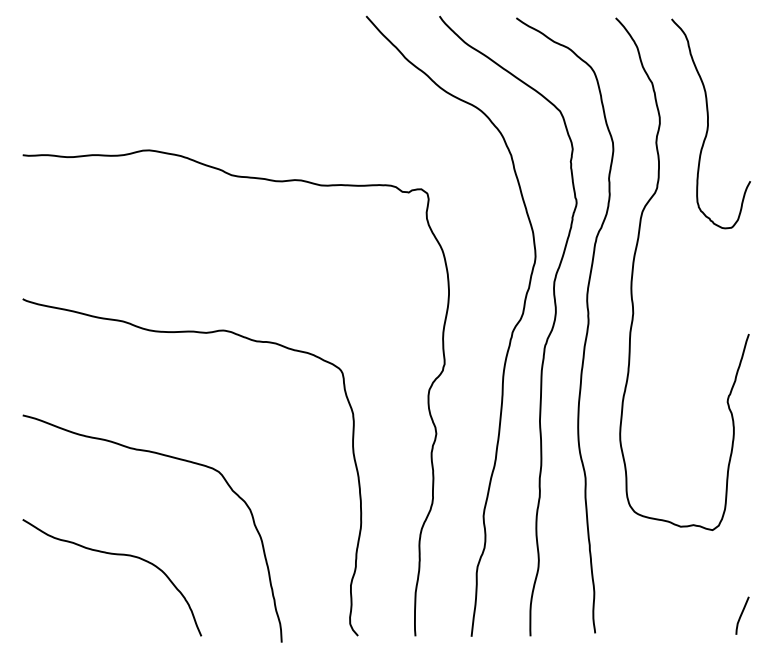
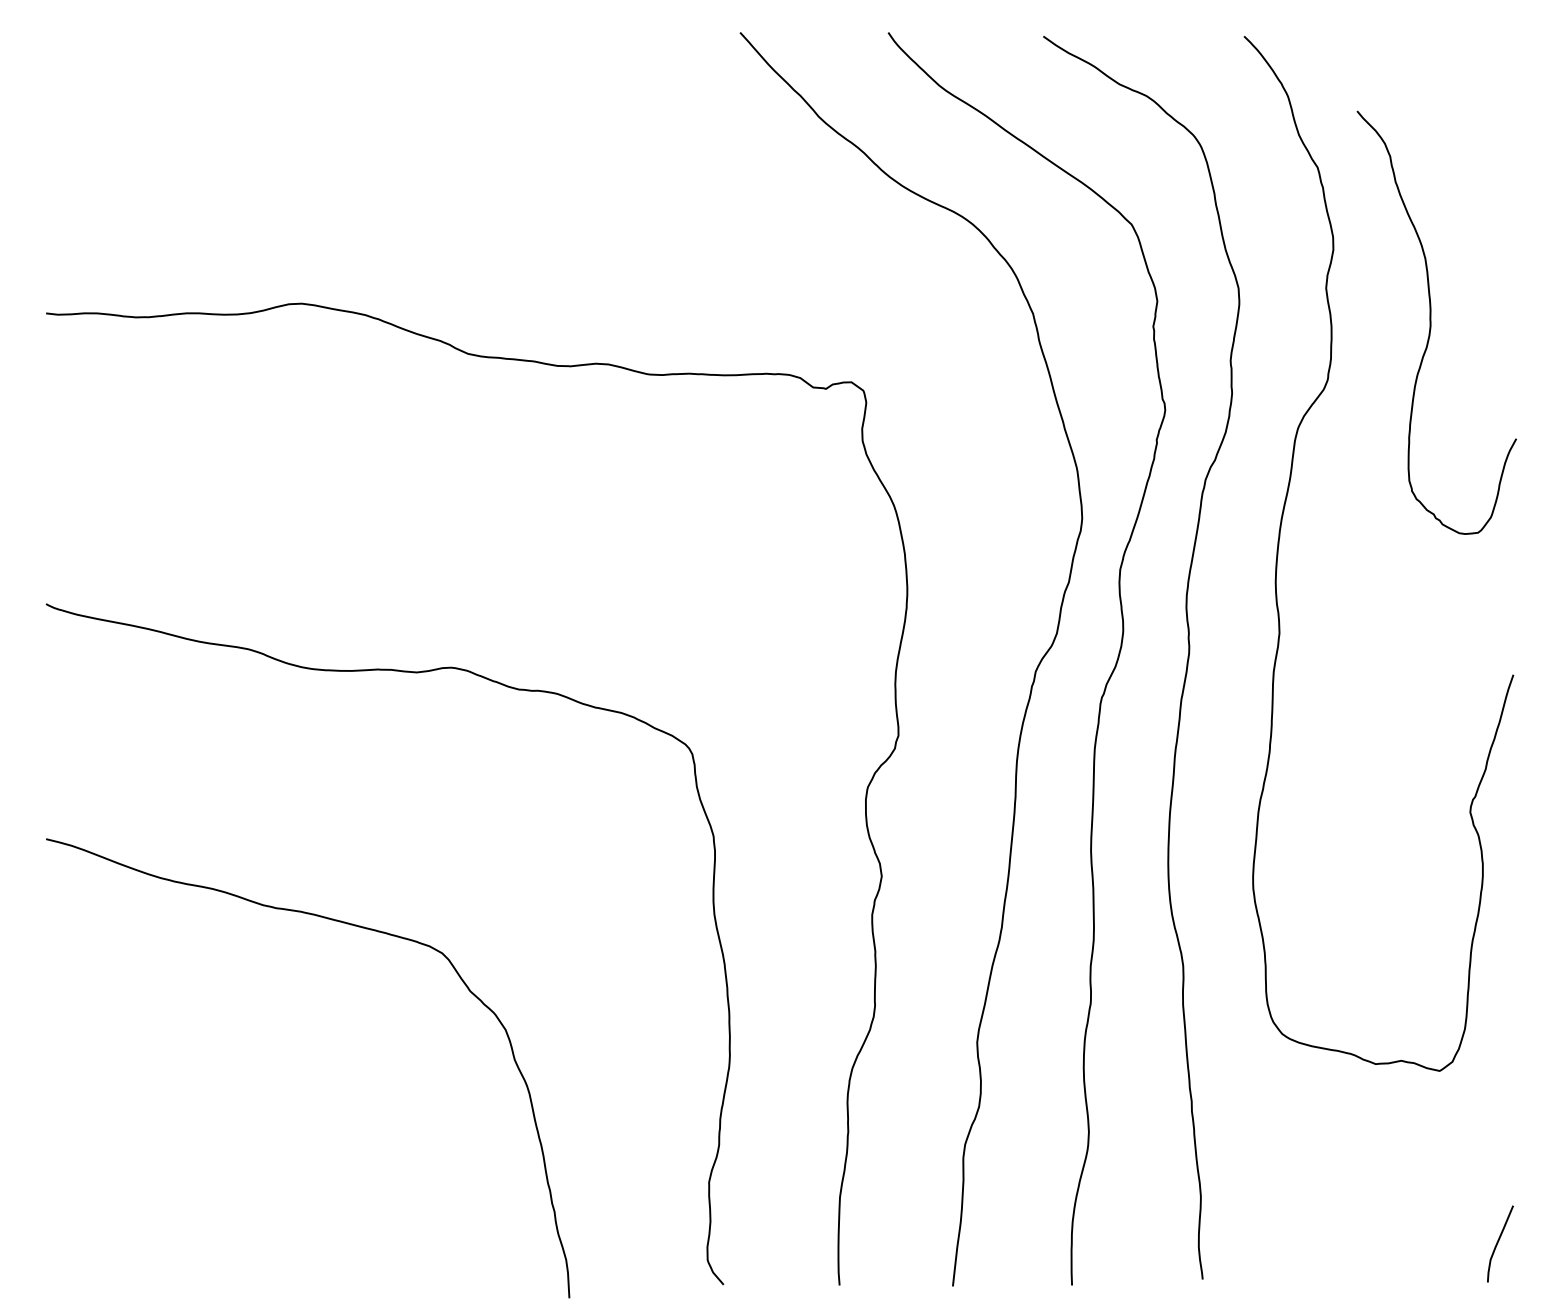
curve: (708, 123) -> (1431, 322), moved
curve: (116, 555) -> (235, 1122), removed

